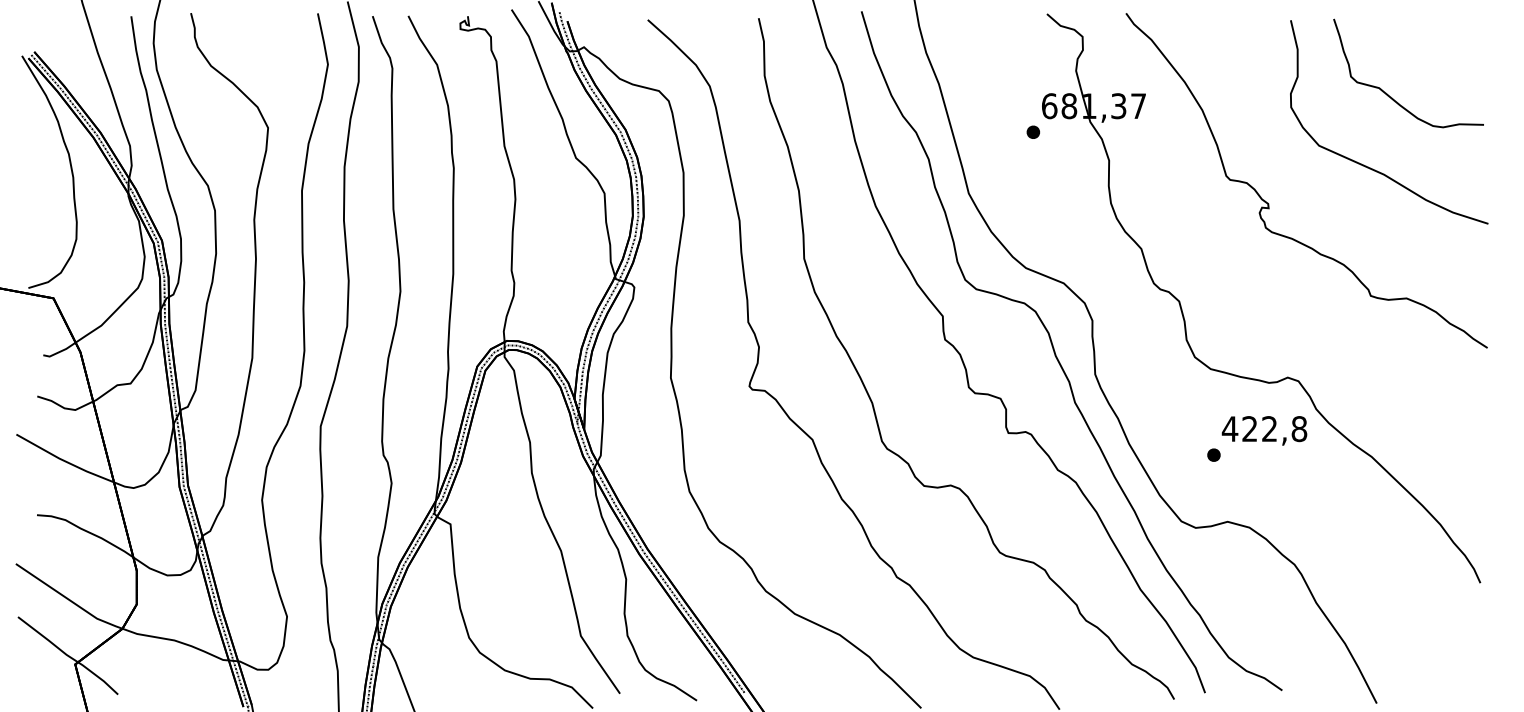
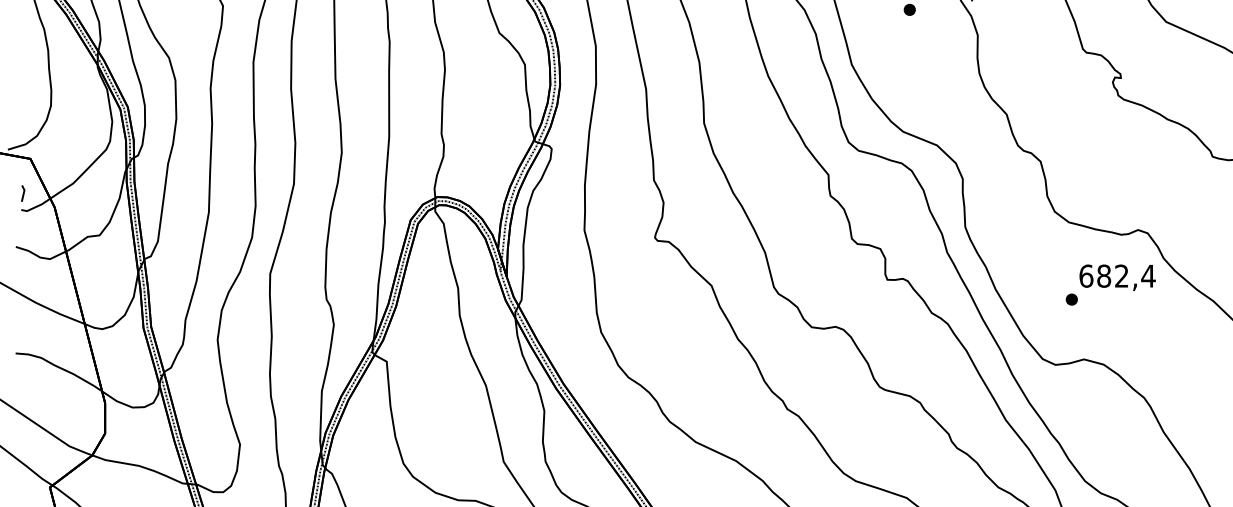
line: (45, 336) -> (23, 193), added
text: (1264, 429) -> (1117, 276), 422,8 -> 682,4

